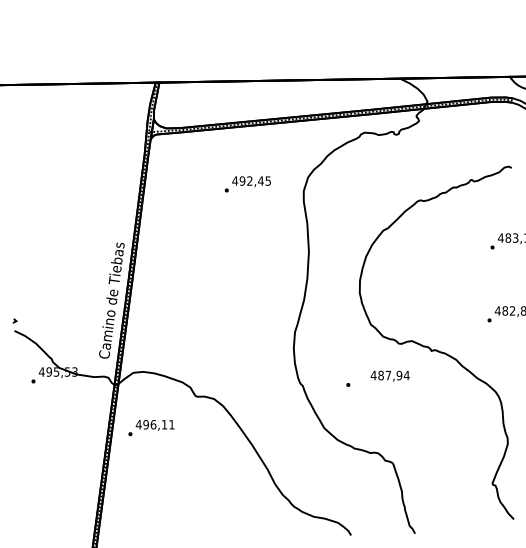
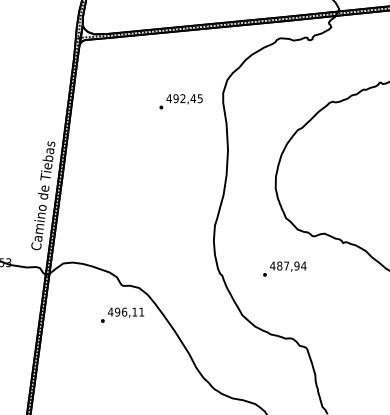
text: (247, 184) -> (180, 101), moved
text: (389, 375) -> (287, 265), moved
text: (151, 428) -> (122, 315), moved

